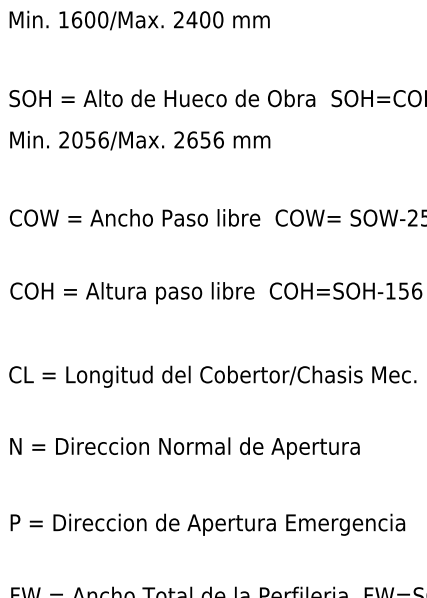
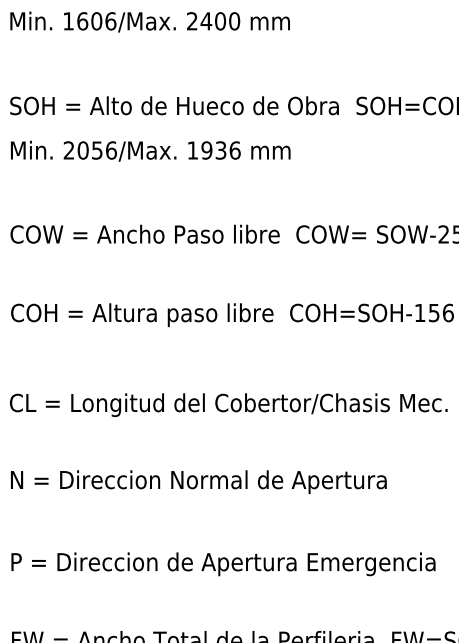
text: (102, 19) -> (110, 21), 1600/Max. -> 1606/Max.
text: (192, 139) -> (206, 150), 2656 -> 1936

